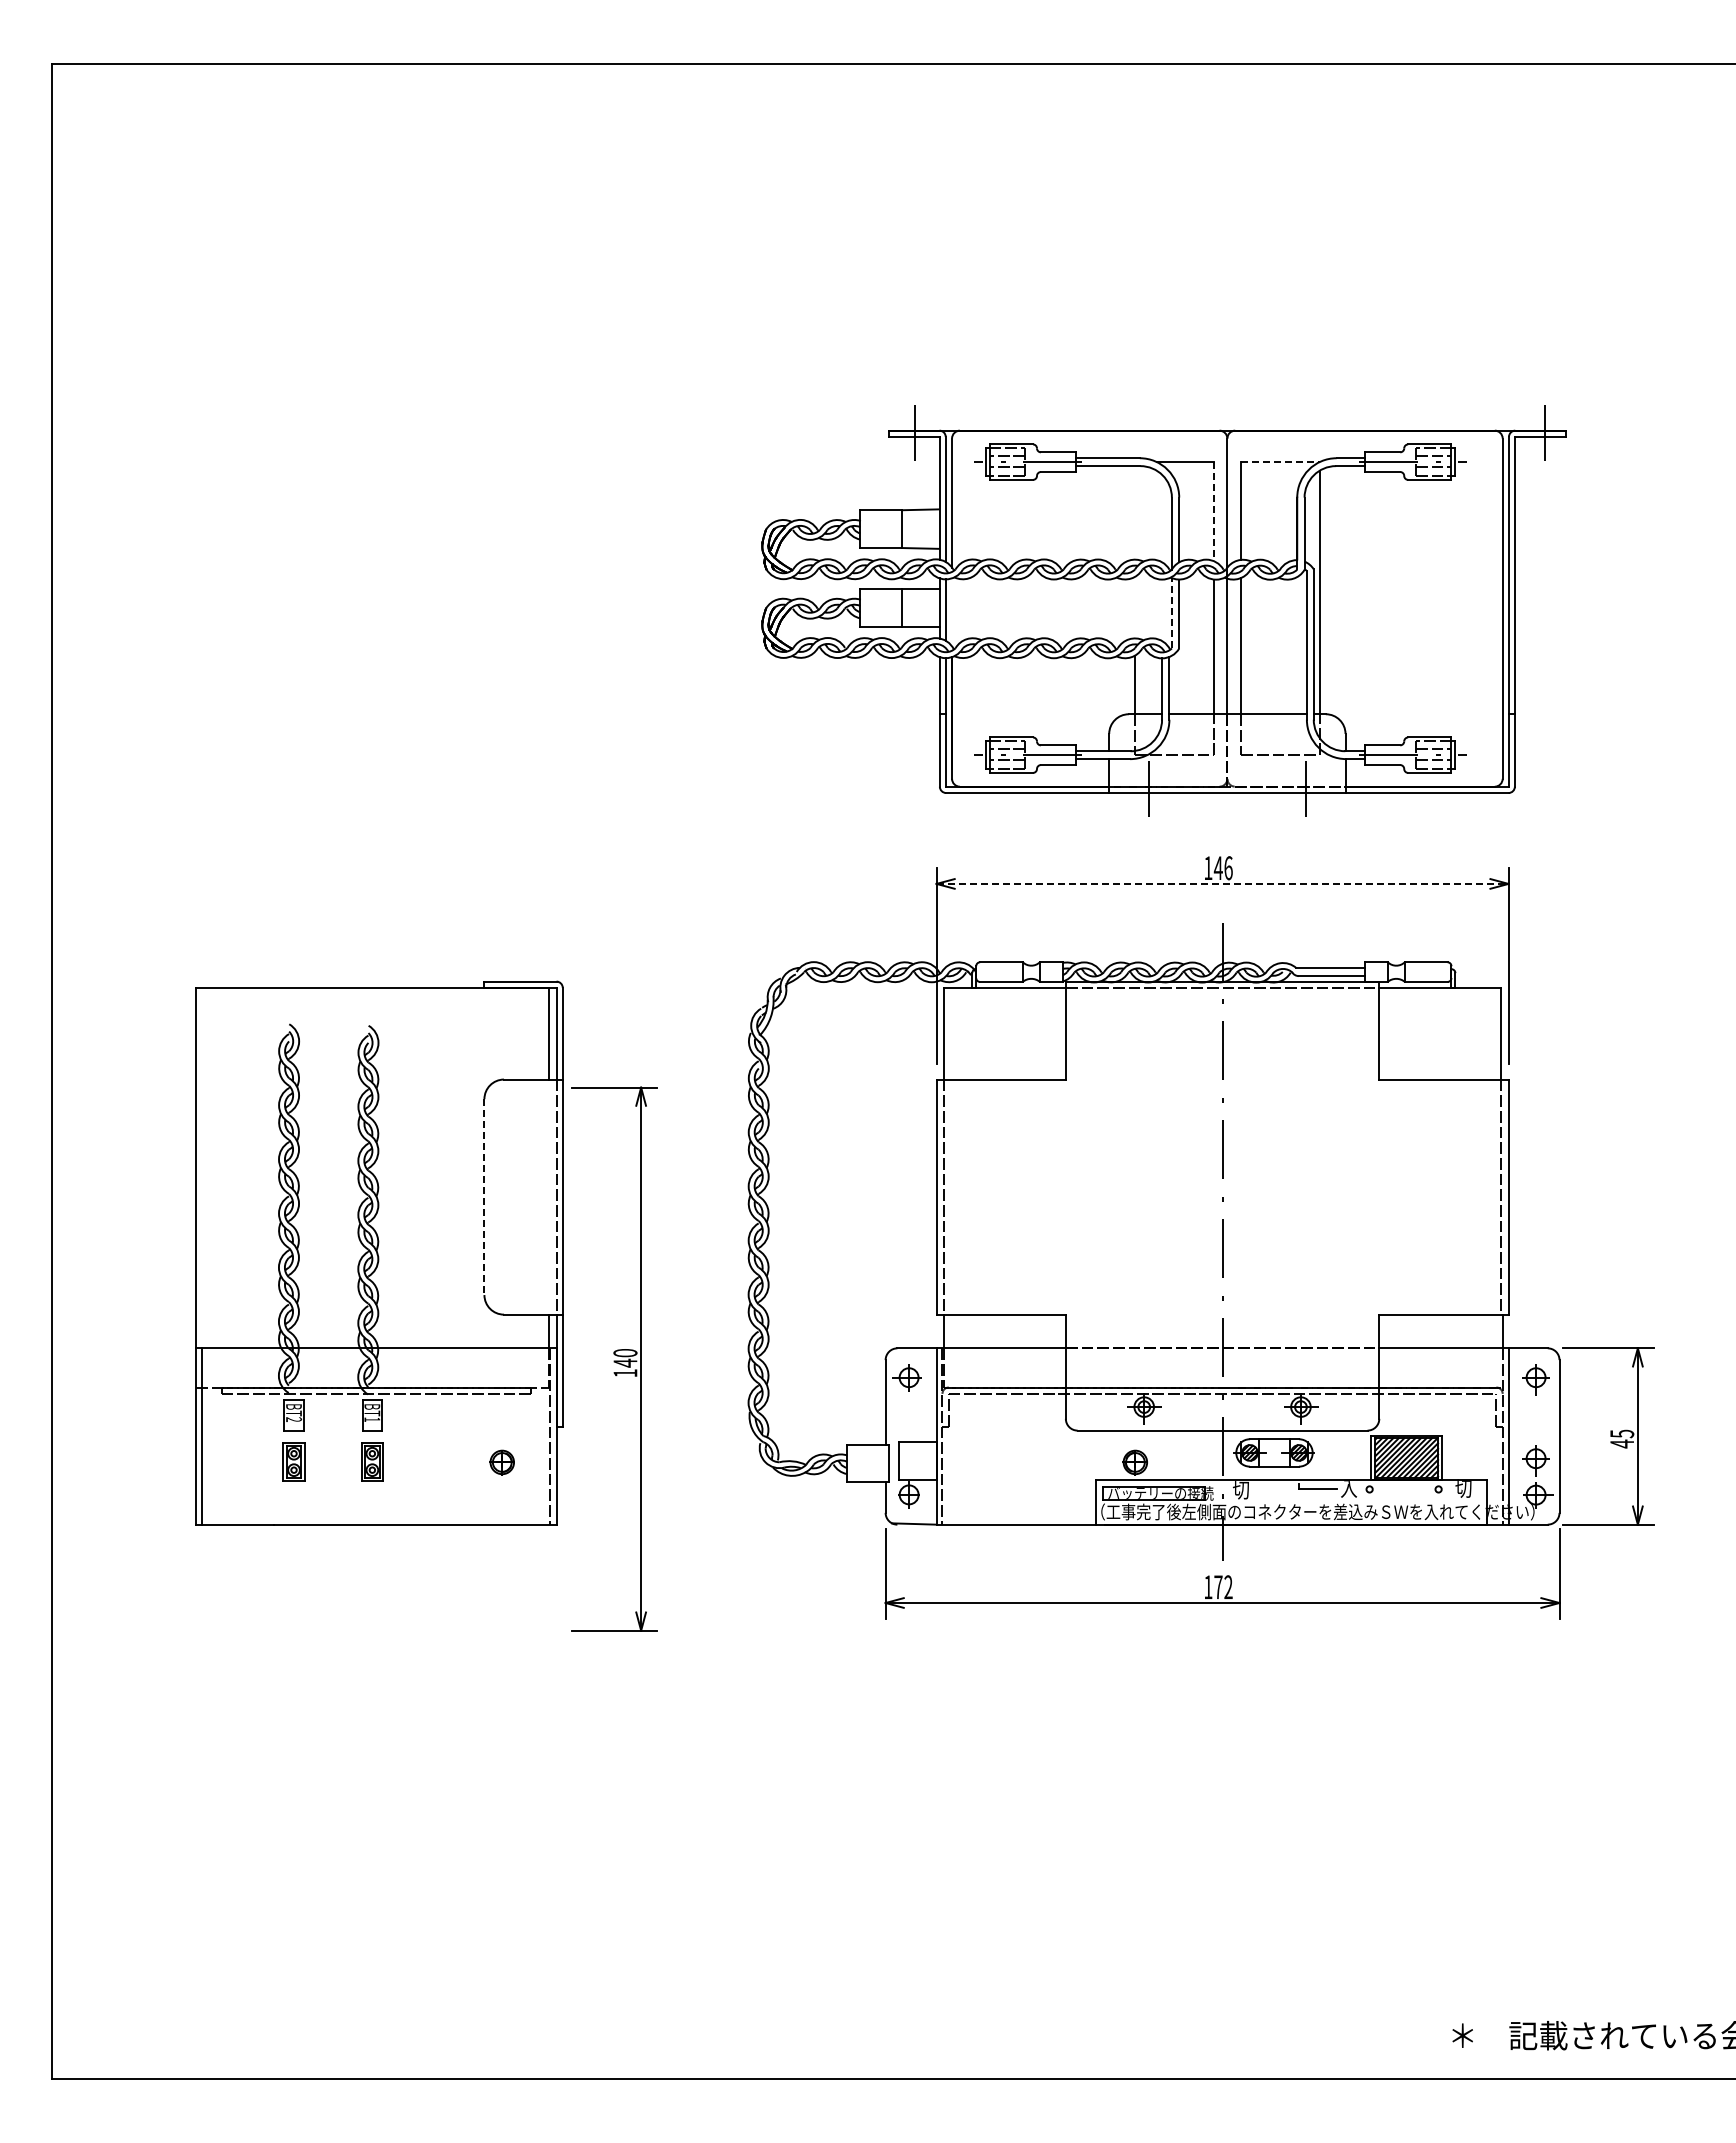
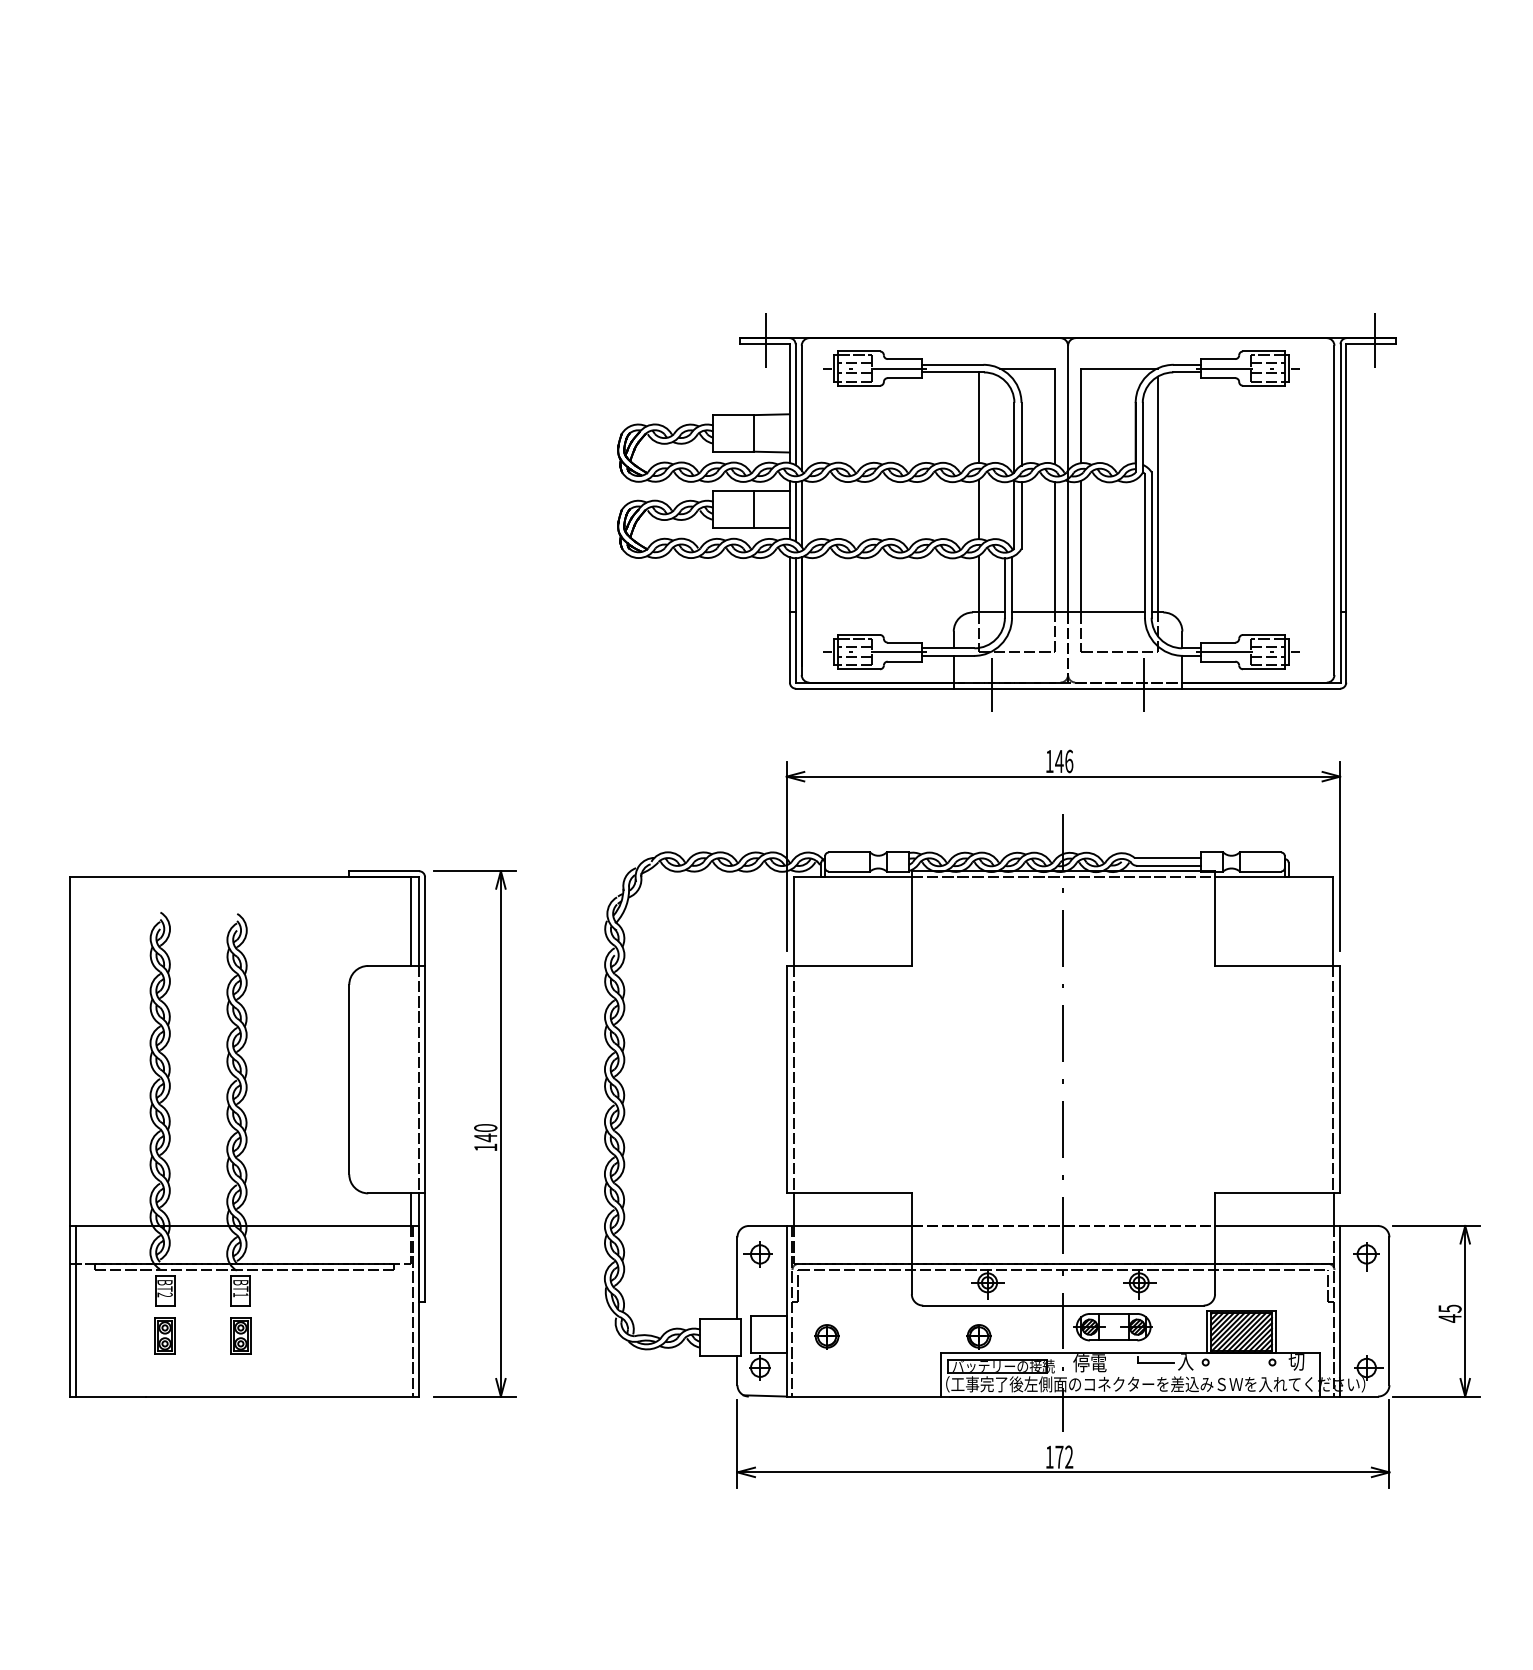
line: (1281, 462) -> (1120, 368), dashed -> solid
line: (1134, 512) -> (978, 417), added
line: (1213, 512) -> (1054, 417), dashed -> solid
line: (1134, 607) -> (978, 509), added
line: (952, 612) -> (802, 514), added
line: (1171, 612) -> (1014, 514), dashed -> solid
line: (1223, 883) -> (1064, 776), dashed -> solid
line: (484, 1197) -> (349, 1080), dashed -> solid
part: (614, 1358) -> (475, 1133), moved
part: (1535, 1460) -> (1366, 1334), removed
part: (501, 1462) -> (826, 1336), moved
text: (1249, 1490) -> (1089, 1363), 切 -> 停電

